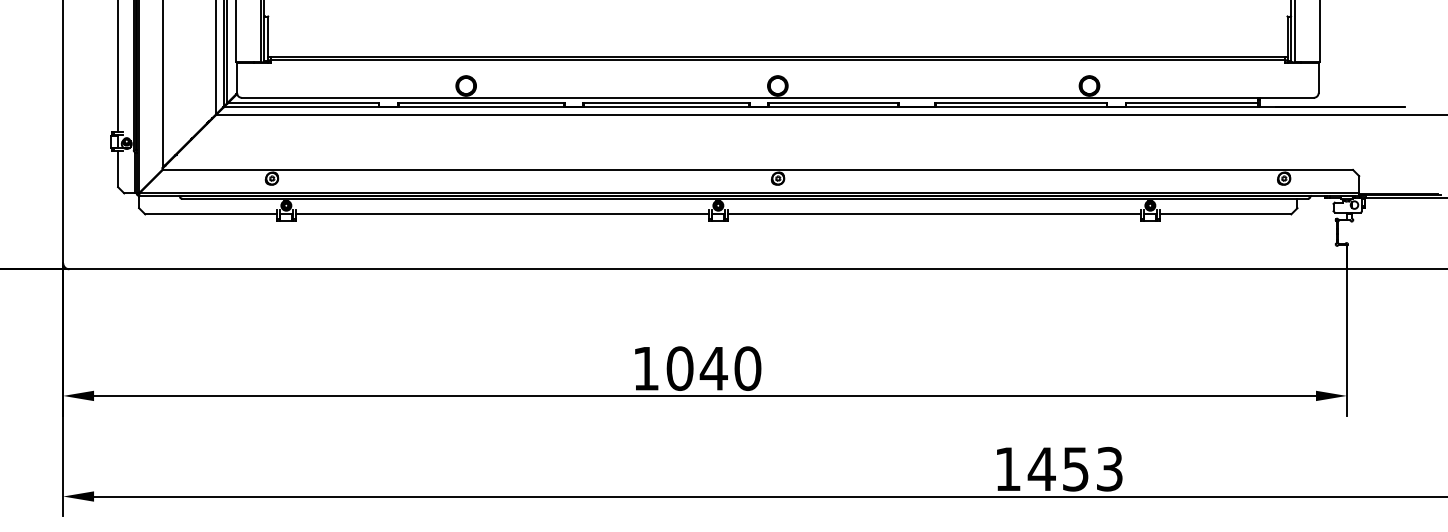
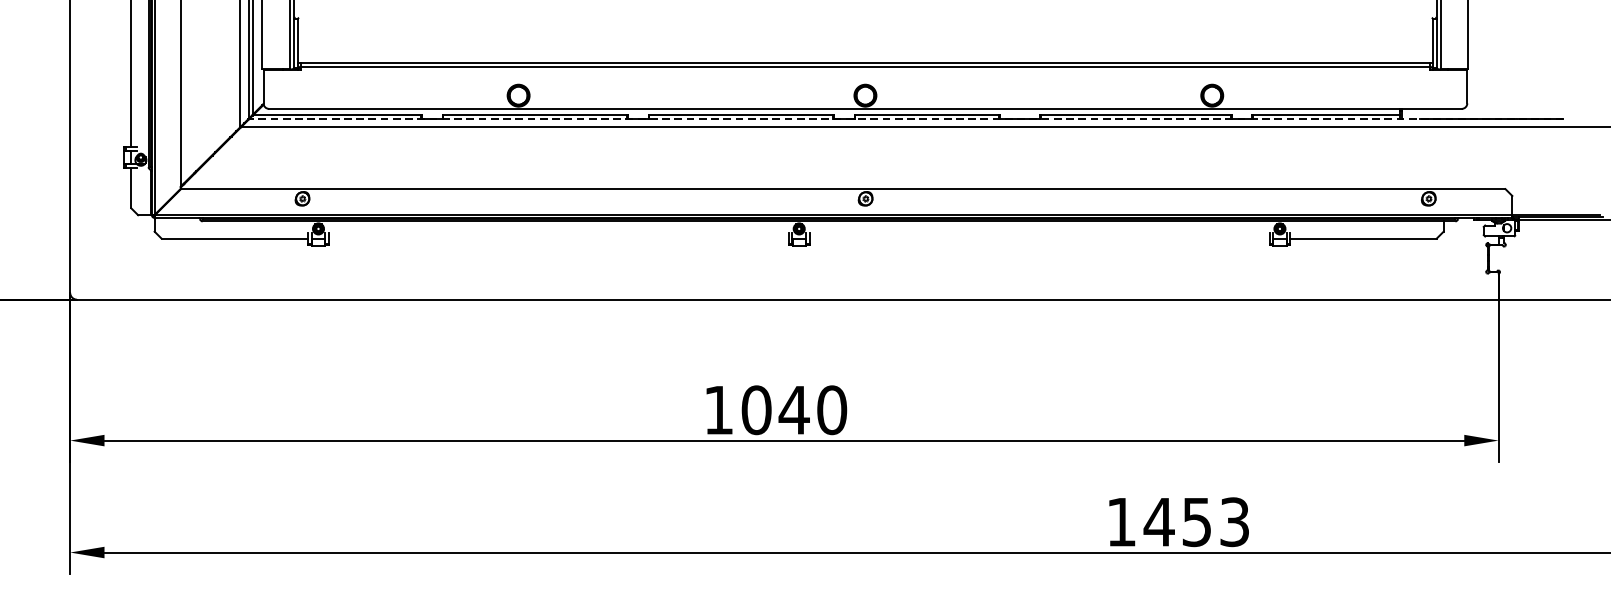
line: (814, 107) -> (906, 119), solid -> dashed
line: (502, 214) -> (559, 238), removed
line: (934, 214) -> (1039, 238), removed

